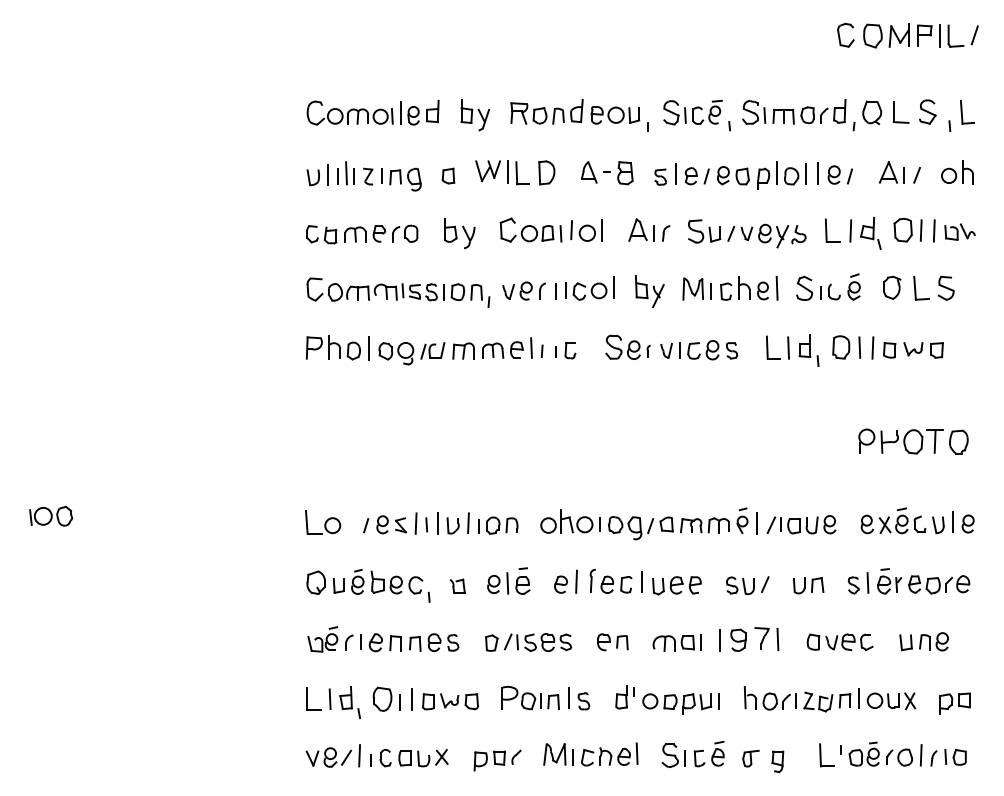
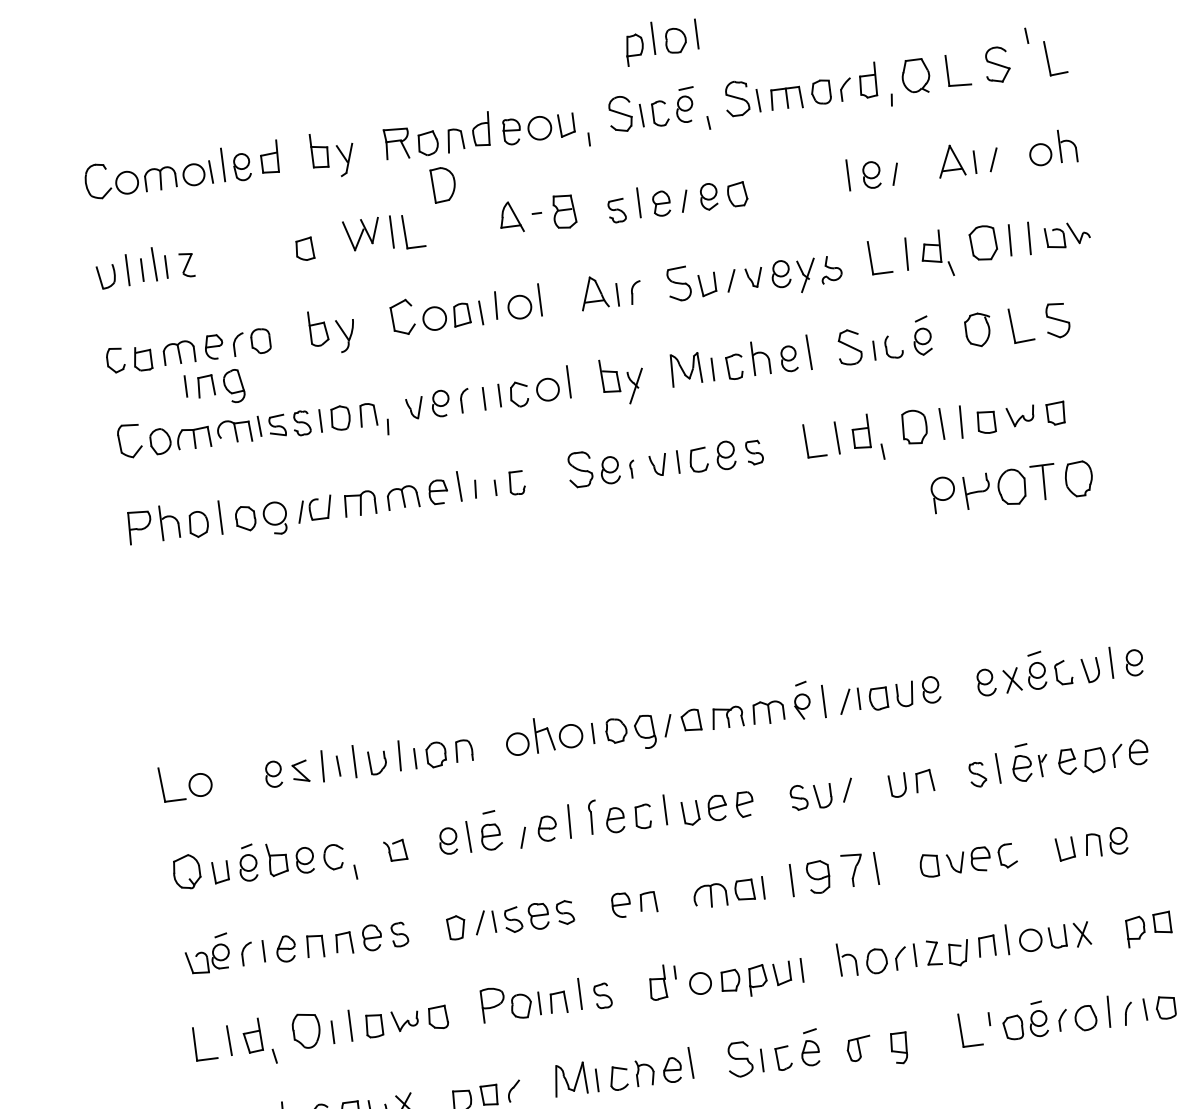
line: (949, 125) -> (1026, 34), moved
part: (546, 172) -> (443, 184), moved
part: (781, 175) -> (660, 41), moved
part: (401, 179) -> (215, 388), moved
part: (913, 441) -> (1012, 486), moved
line: (366, 525) -> (523, 837), moved

